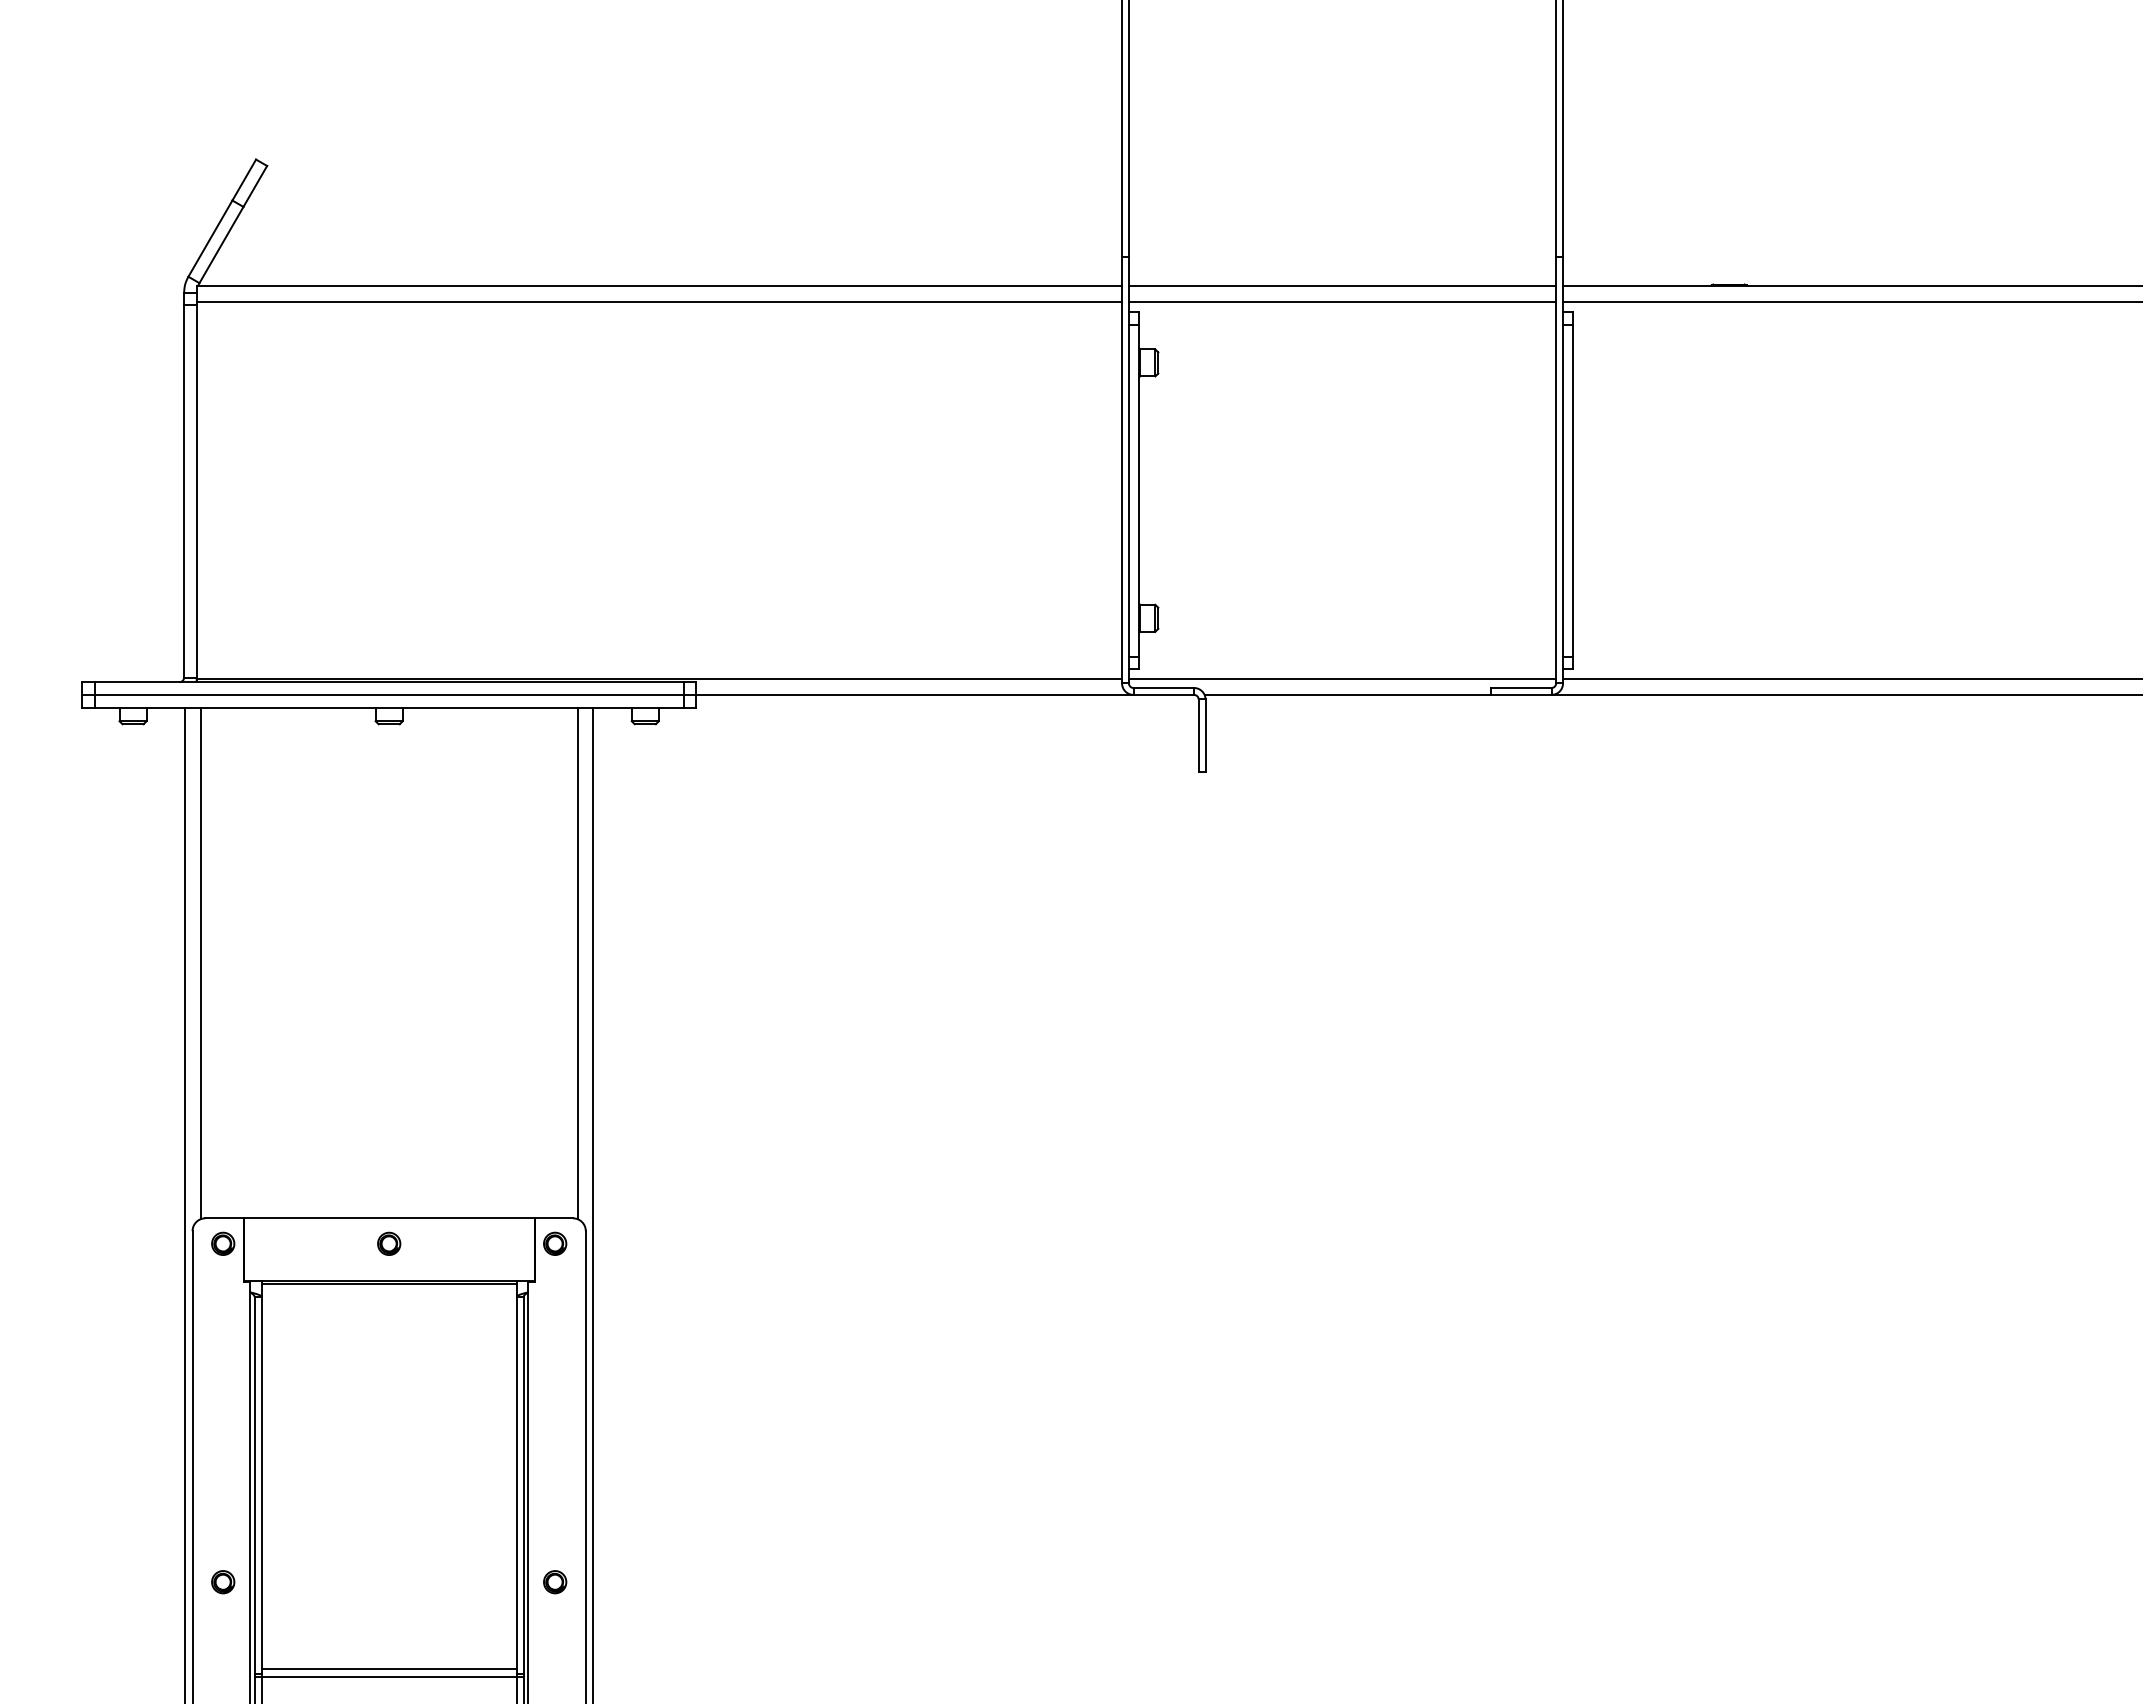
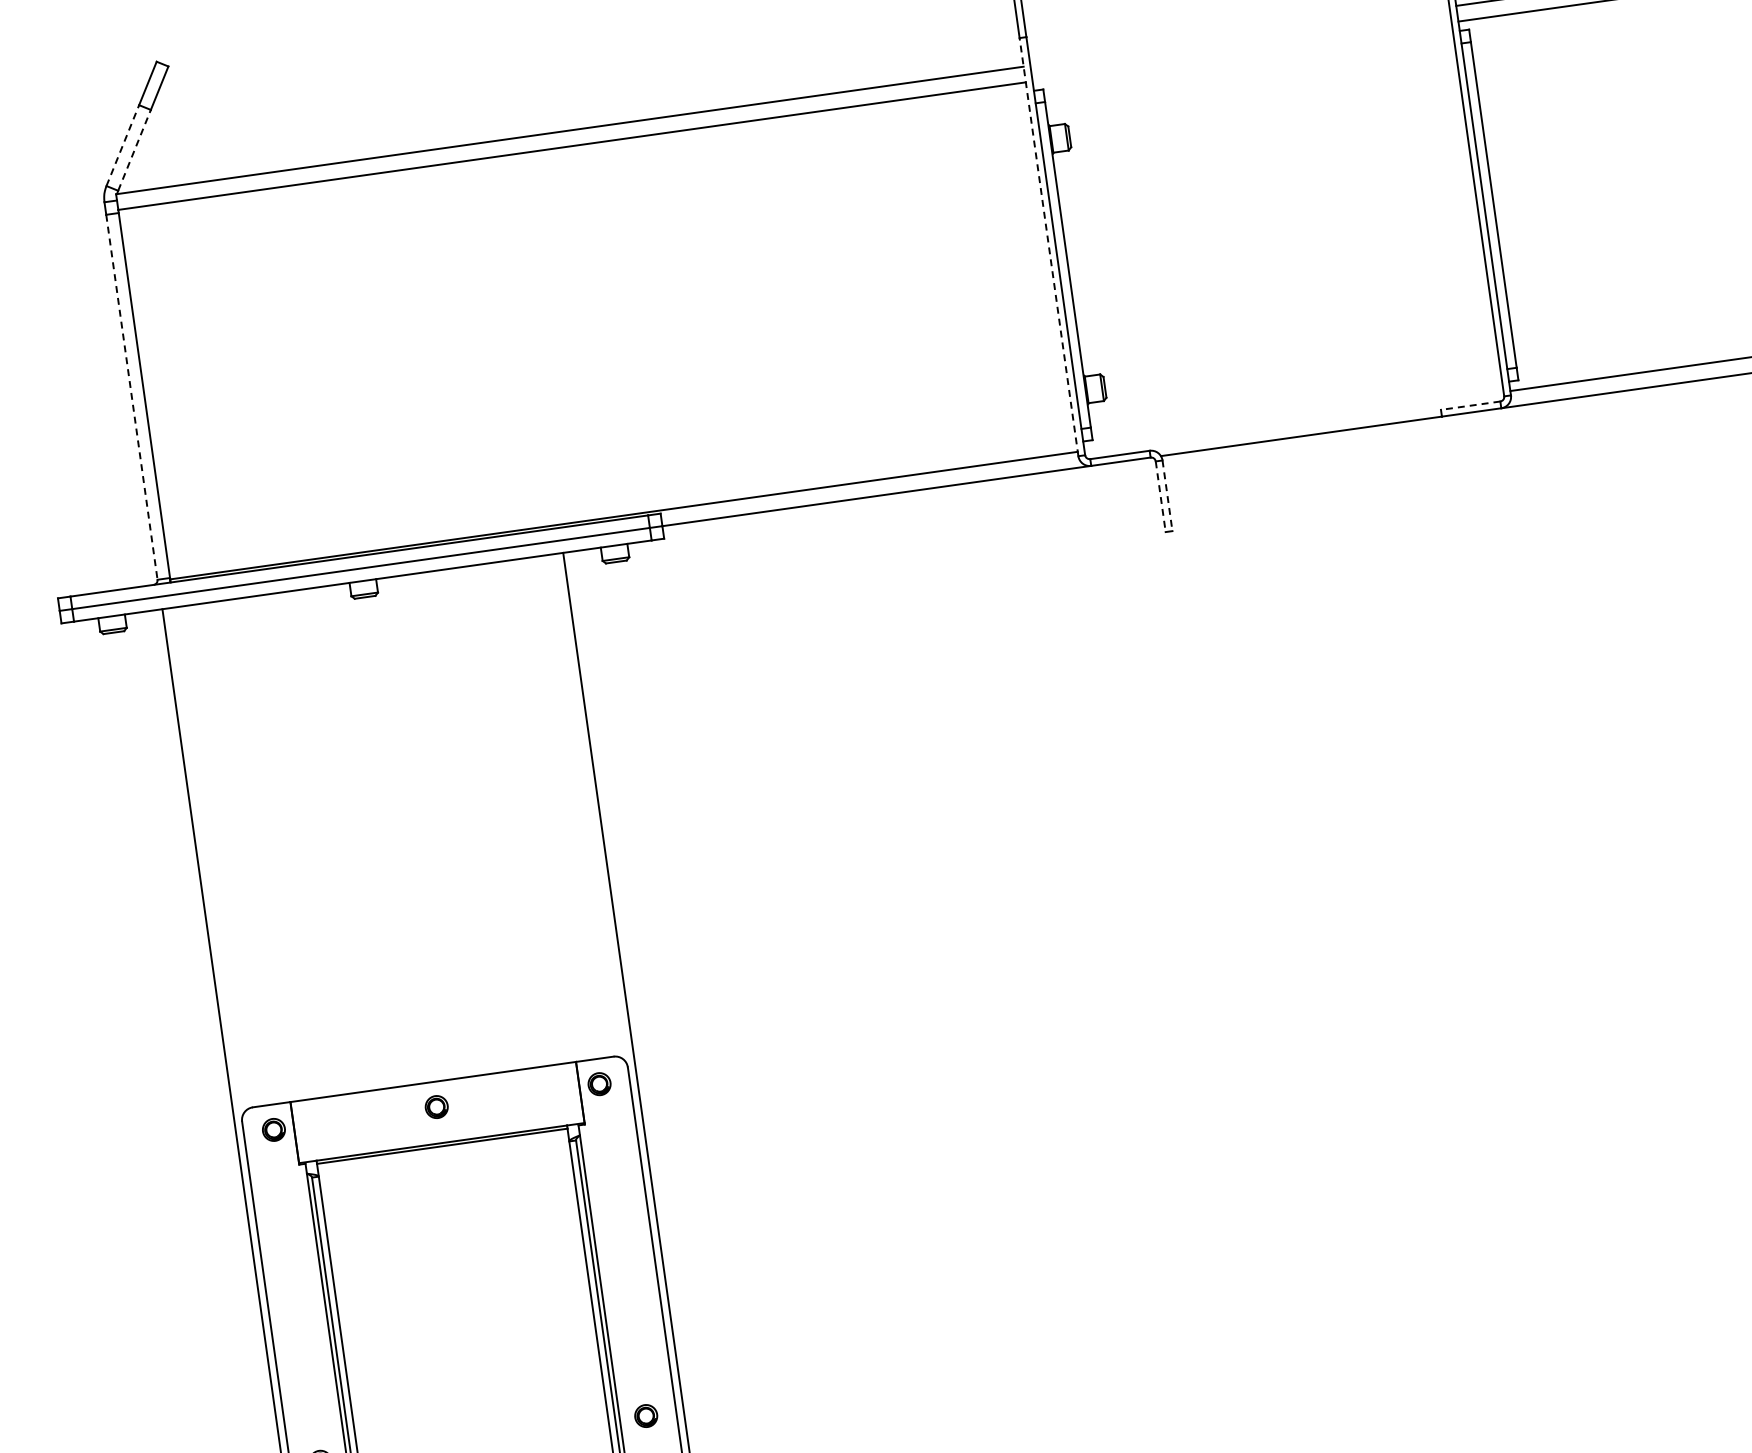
line: (210, 238) -> (122, 145), solid -> dashed
line: (221, 244) -> (134, 149), solid -> dashed
line: (1342, 286) -> (1239, 36), removed
line: (1342, 302) -> (1242, 52), removed
line: (1122, 469) -> (1049, 246), solid -> dashed
line: (184, 492) -> (132, 398), solid -> dashed
line: (1342, 678) -> (1293, 421), removed
line: (1520, 688) -> (1469, 406), solid -> dashed
line: (1198, 736) -> (1160, 497), solid -> dashed
line: (1205, 736) -> (1167, 496), solid -> dashed
line: (200, 963) -> (213, 858), removed
line: (577, 963) -> (582, 806), removed

